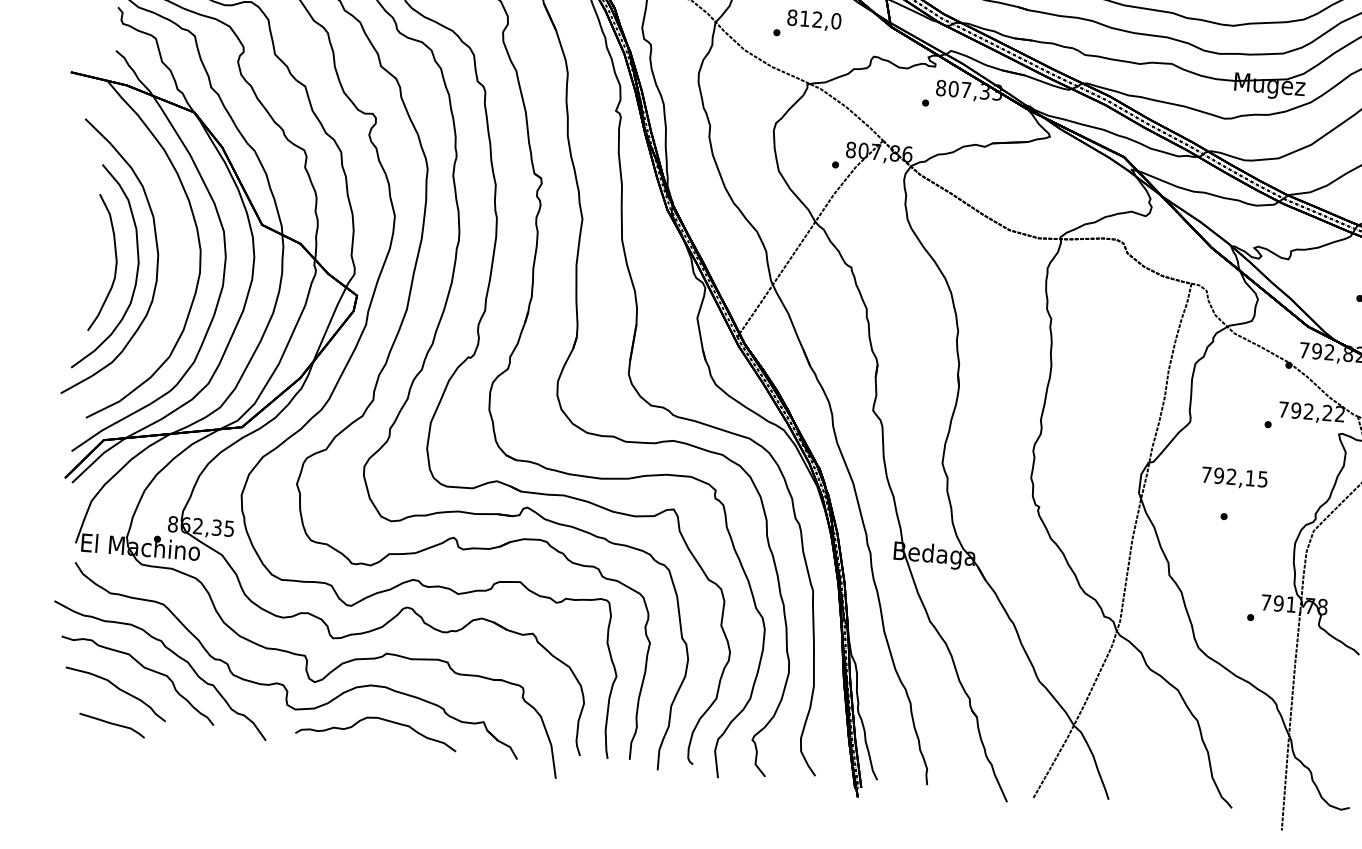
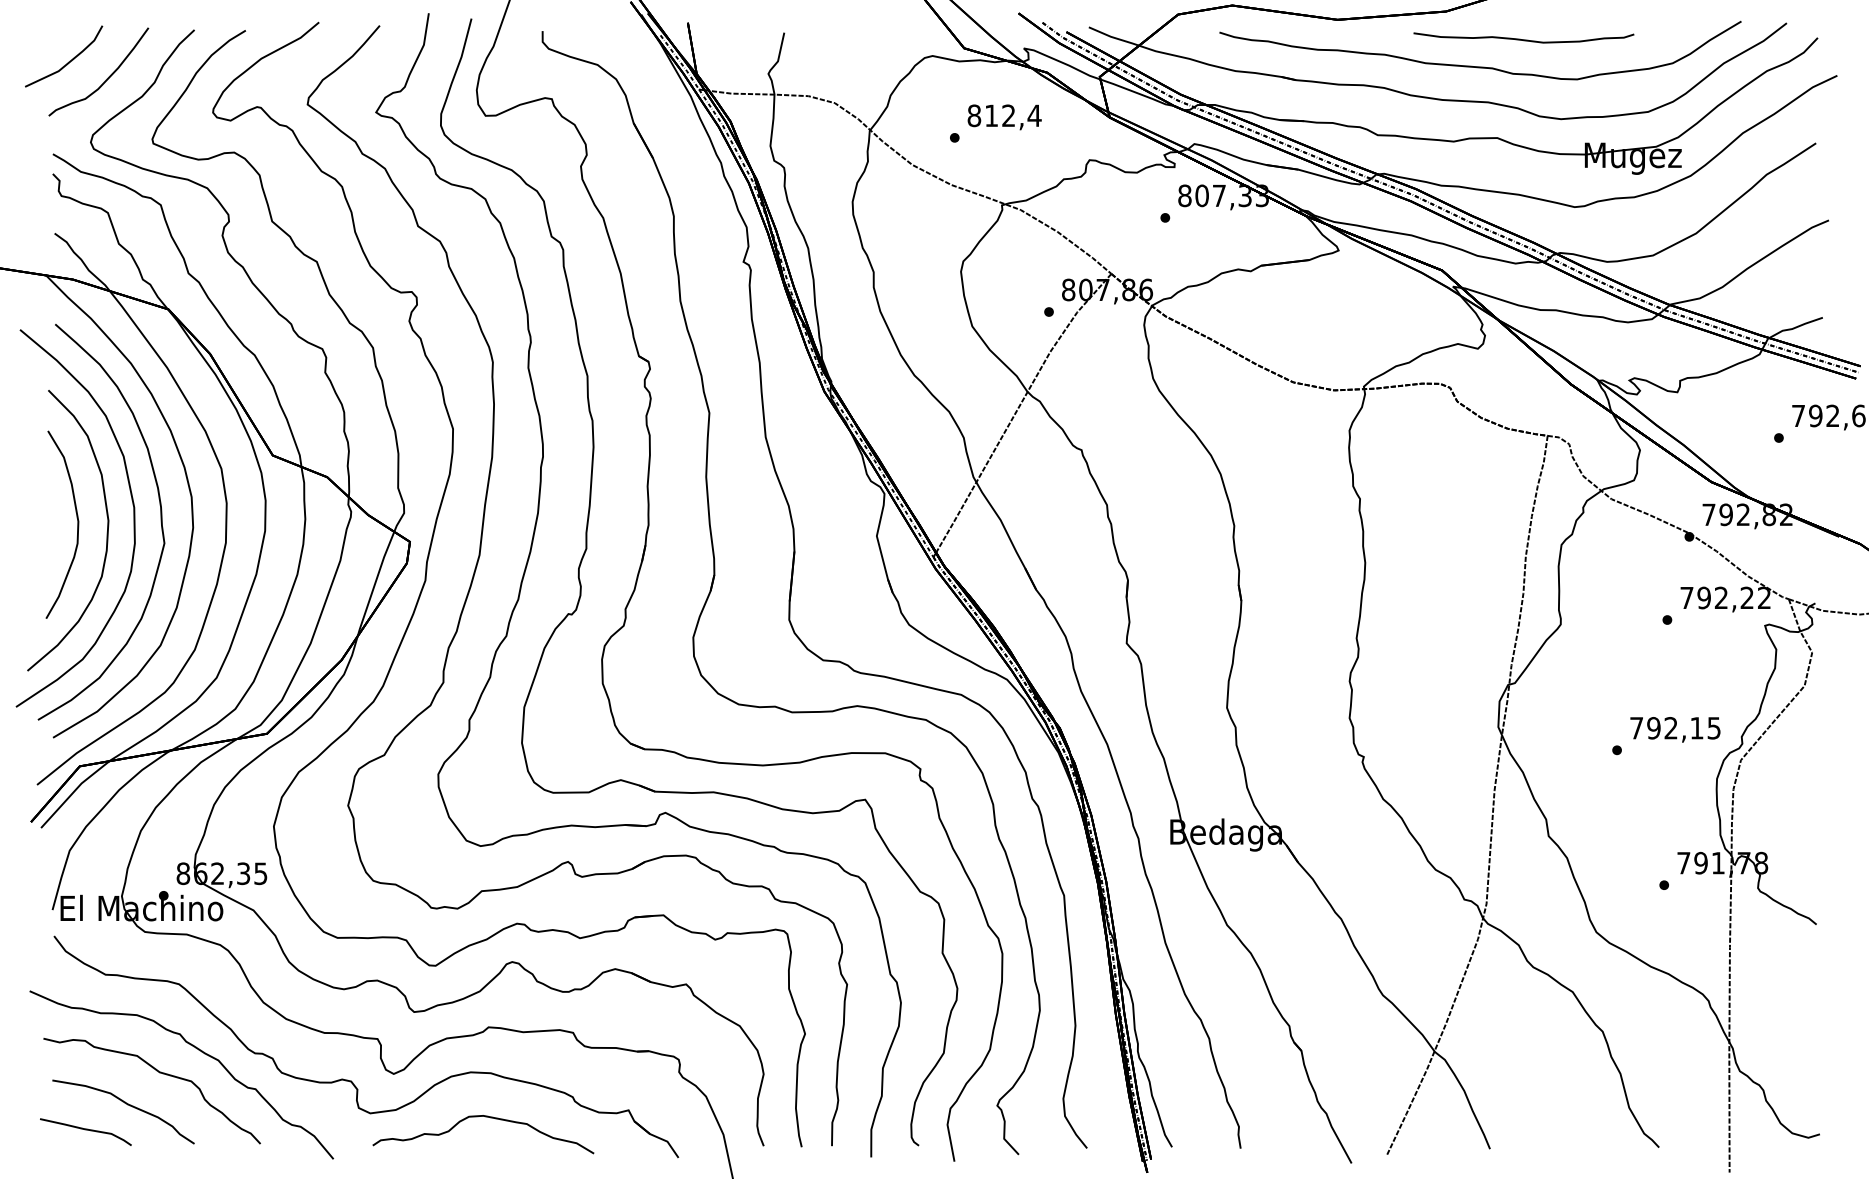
text: (836, 21) -> (1034, 115), 812,0 -> 812,4
curve: (176, 267) -> (160, 522), added
text: (1234, 478) -> (1675, 729), moved
curve: (111, 724) -> (85, 1130), moved

